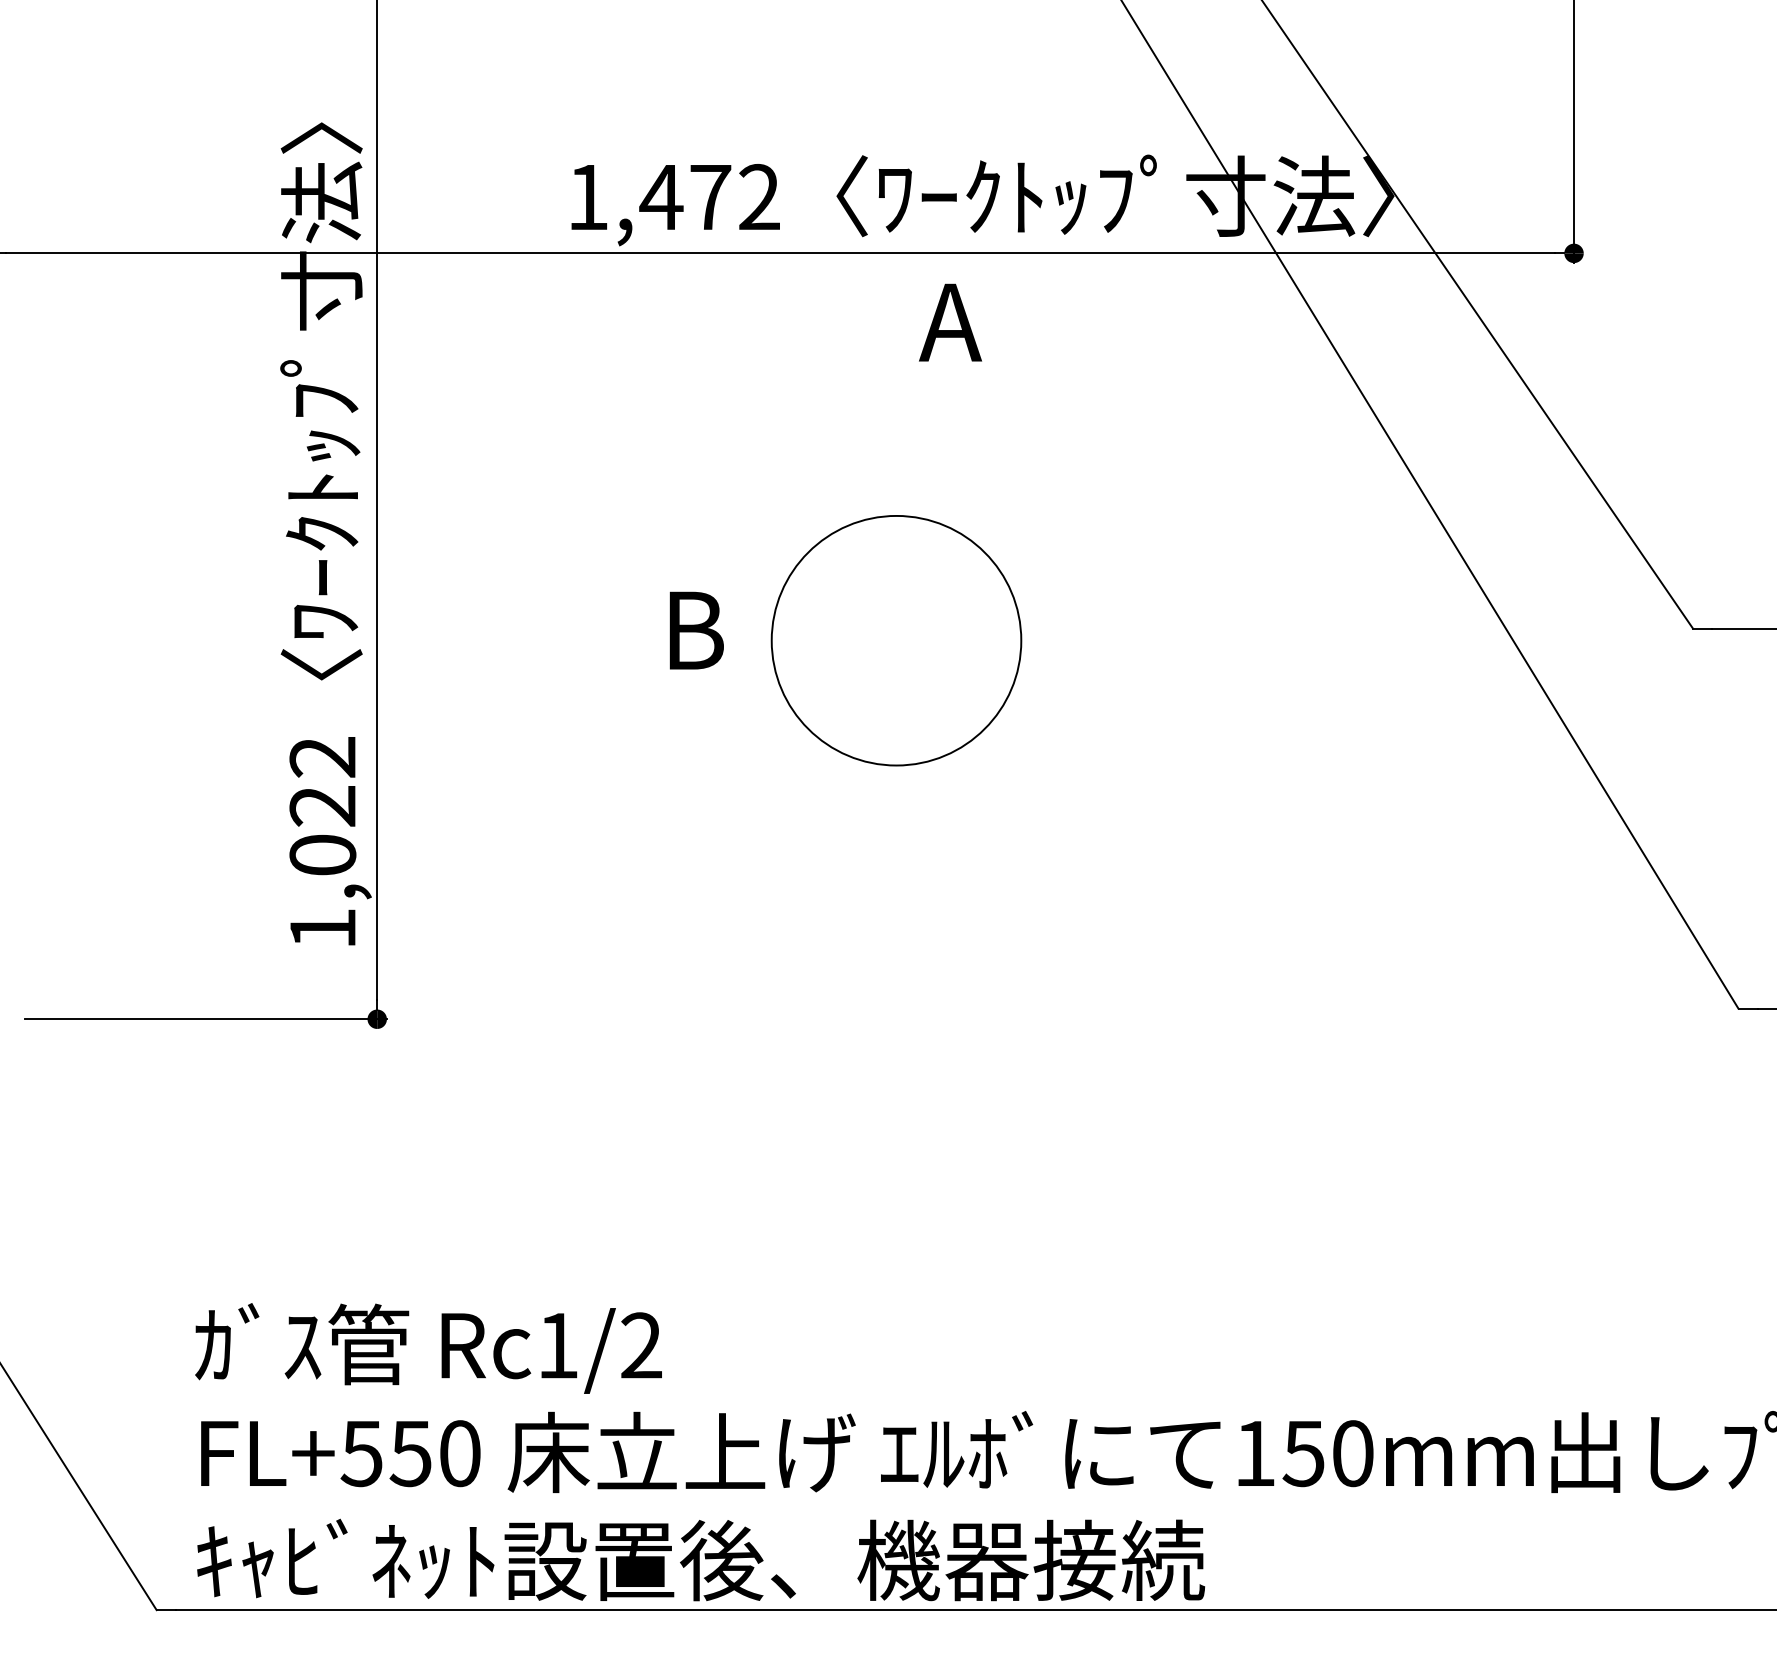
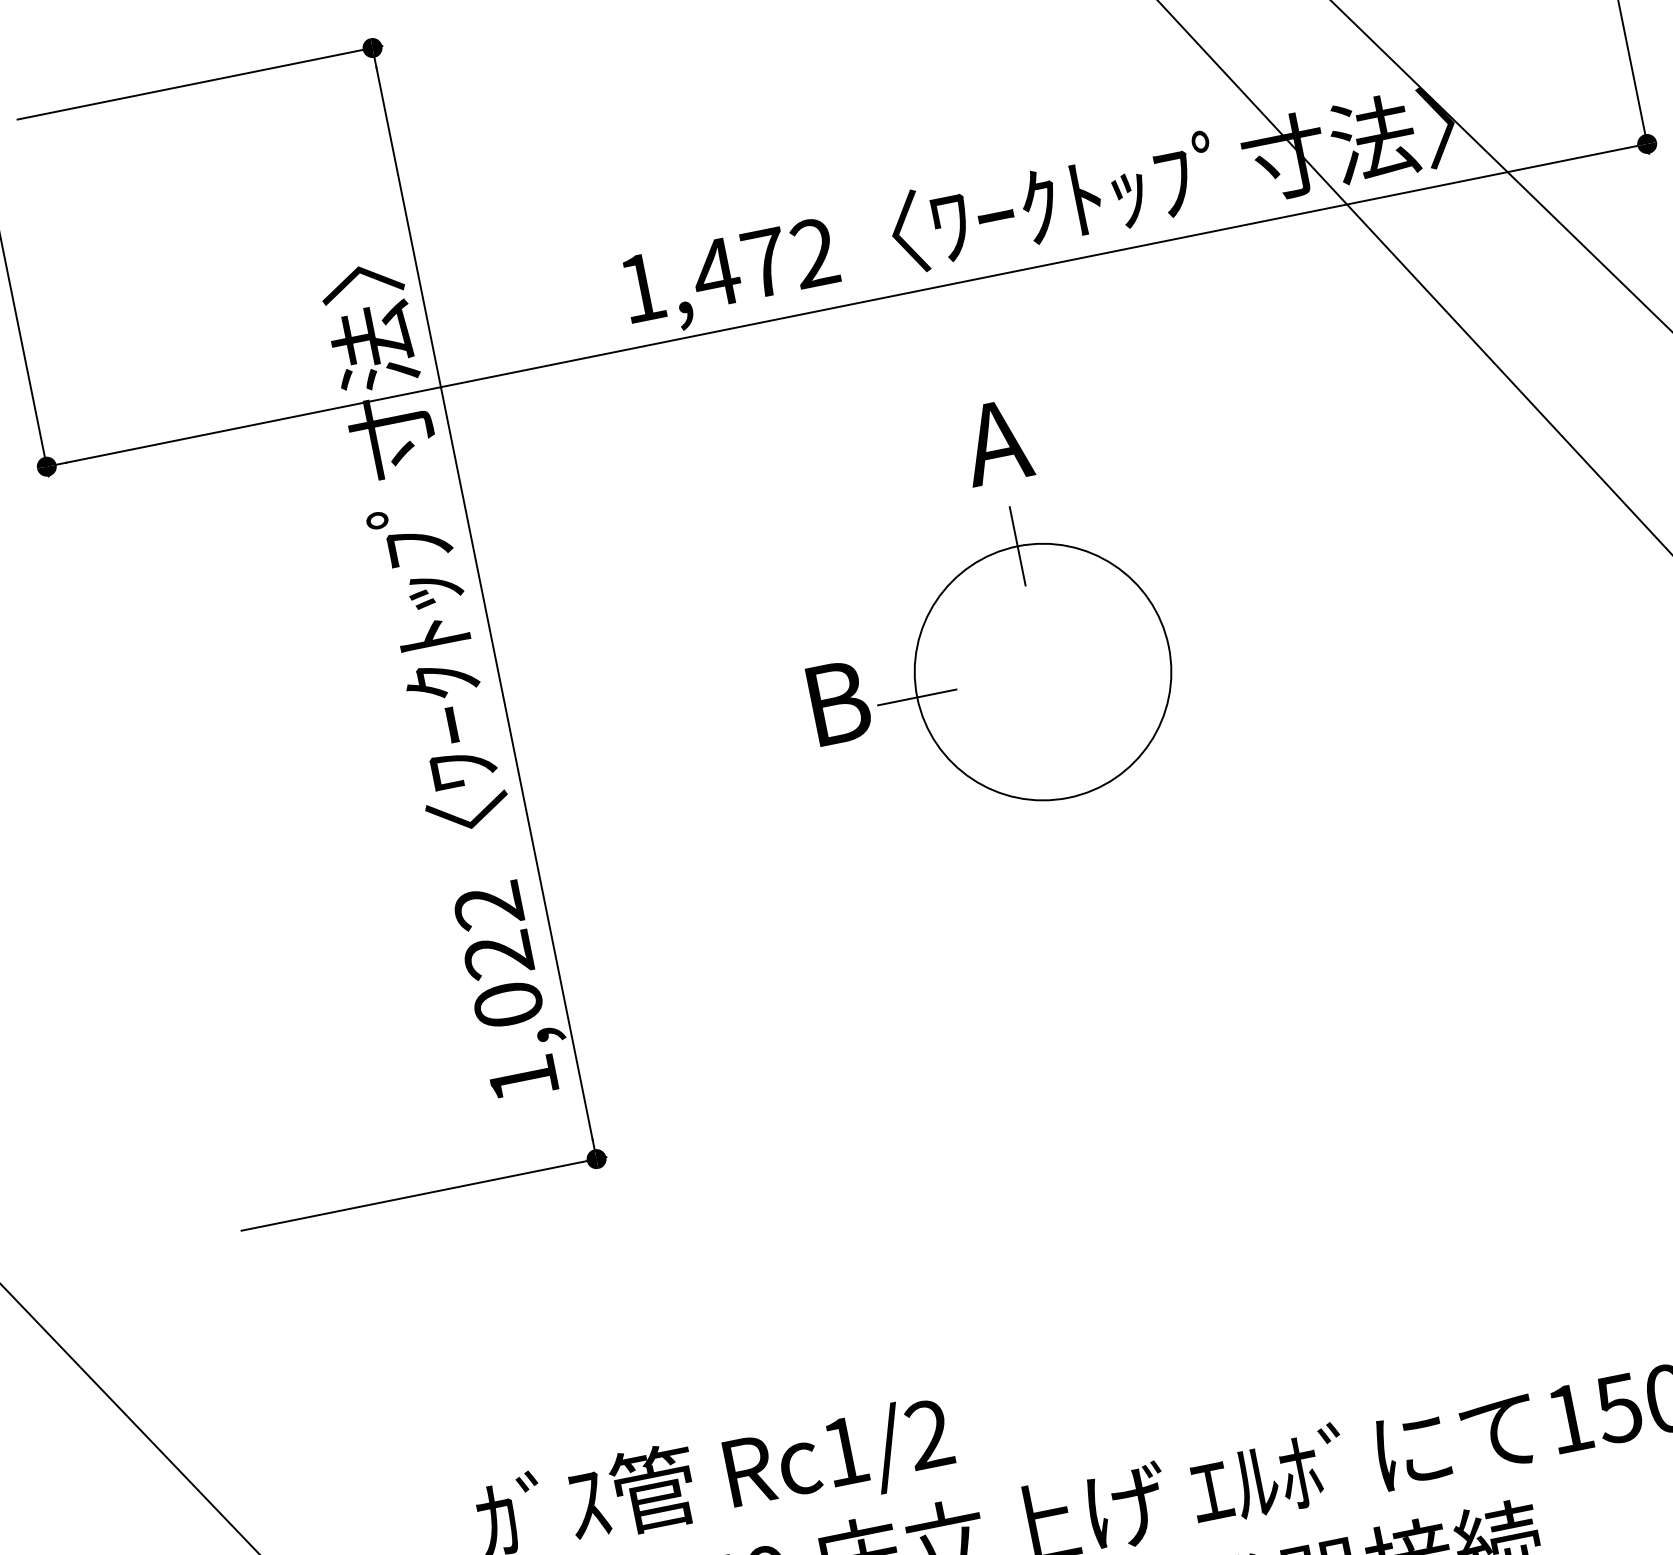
text: (950, 322) -> (996, 442), moved
line: (896, 515) -> (1017, 545), added
line: (771, 640) -> (916, 697), added

